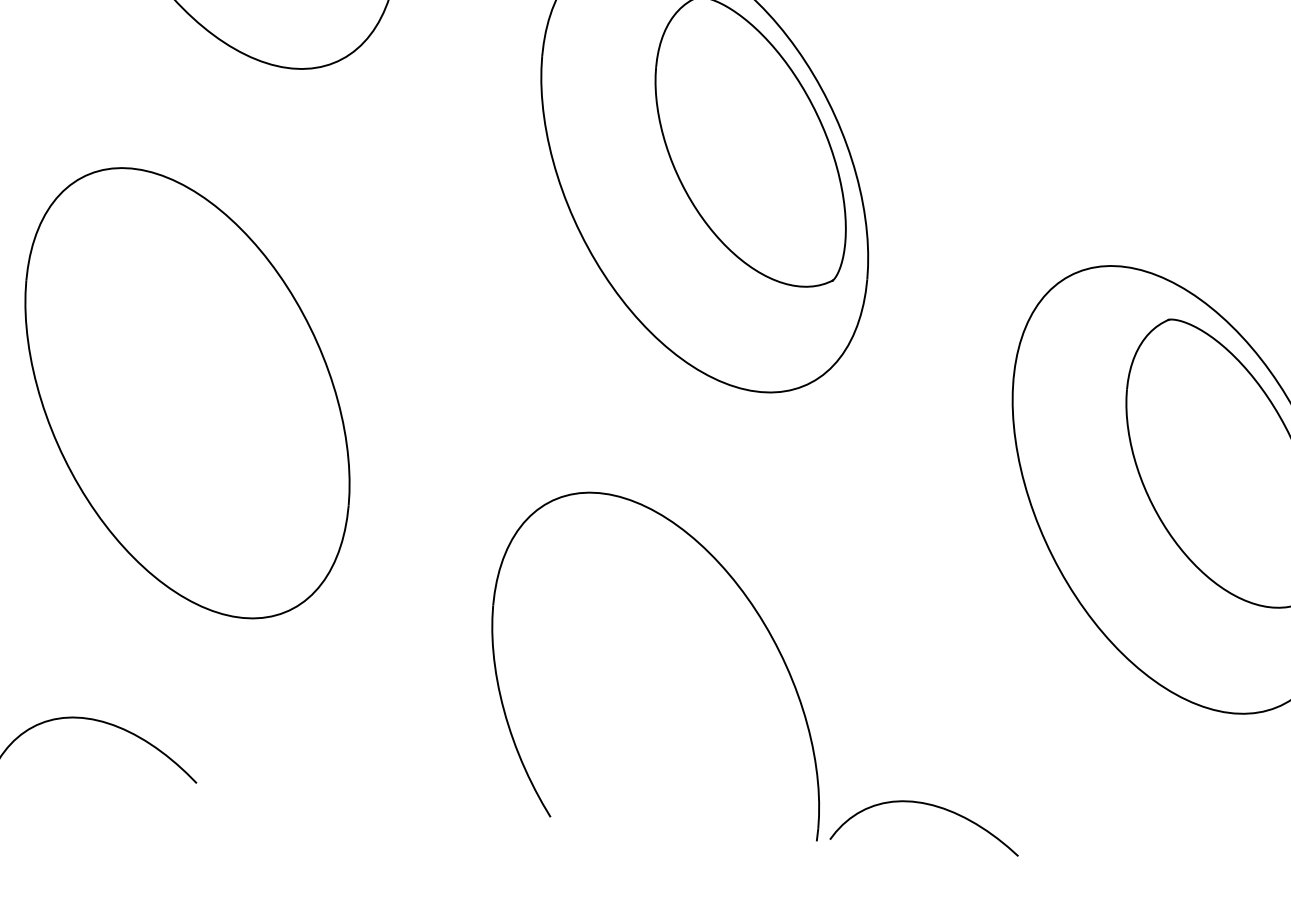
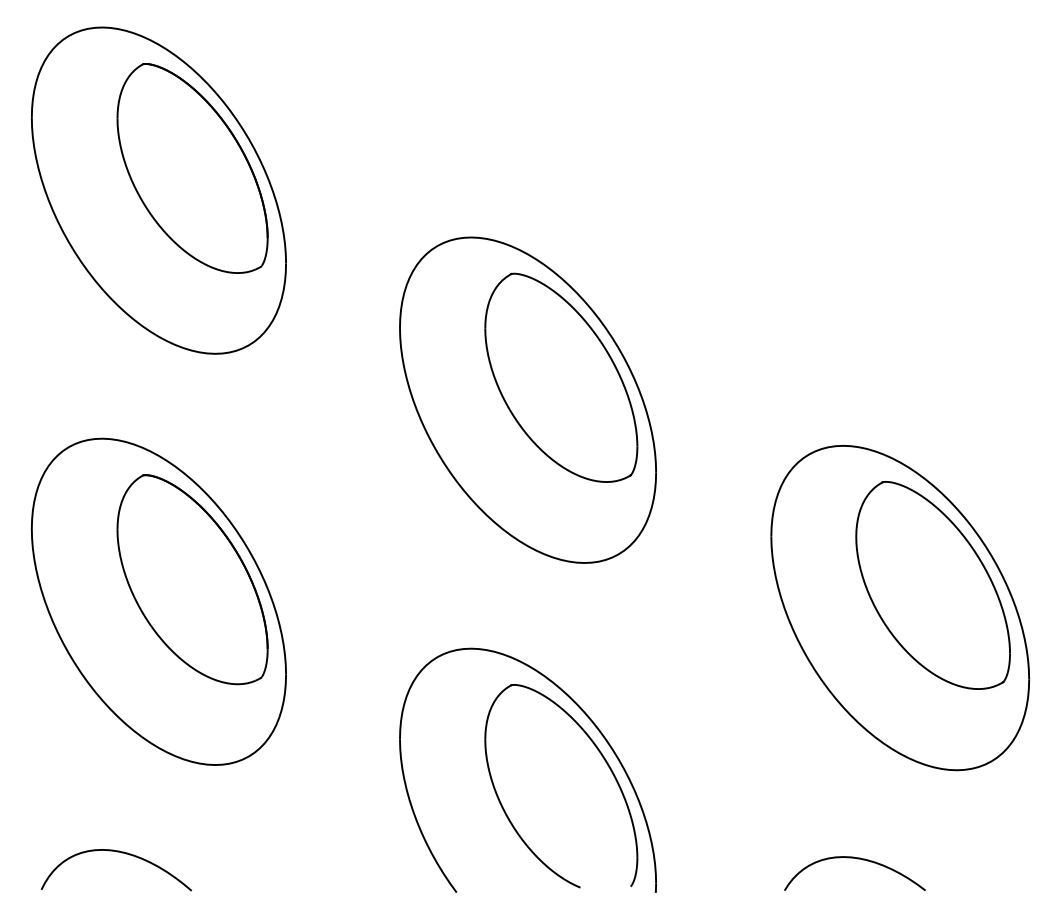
part: (235, 367) -> (192, 579), added
part: (762, 656) -> (603, 759), added
curve: (931, 806) -> (857, 859), moved

